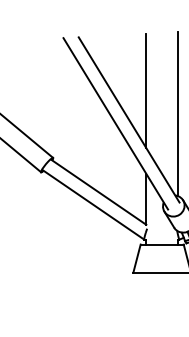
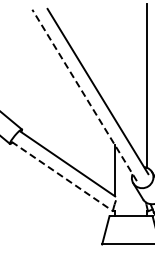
line: (146, 90) -> (115, 62), removed
line: (115, 123) -> (84, 95), solid -> dashed
line: (93, 205) -> (62, 177), solid -> dashed

